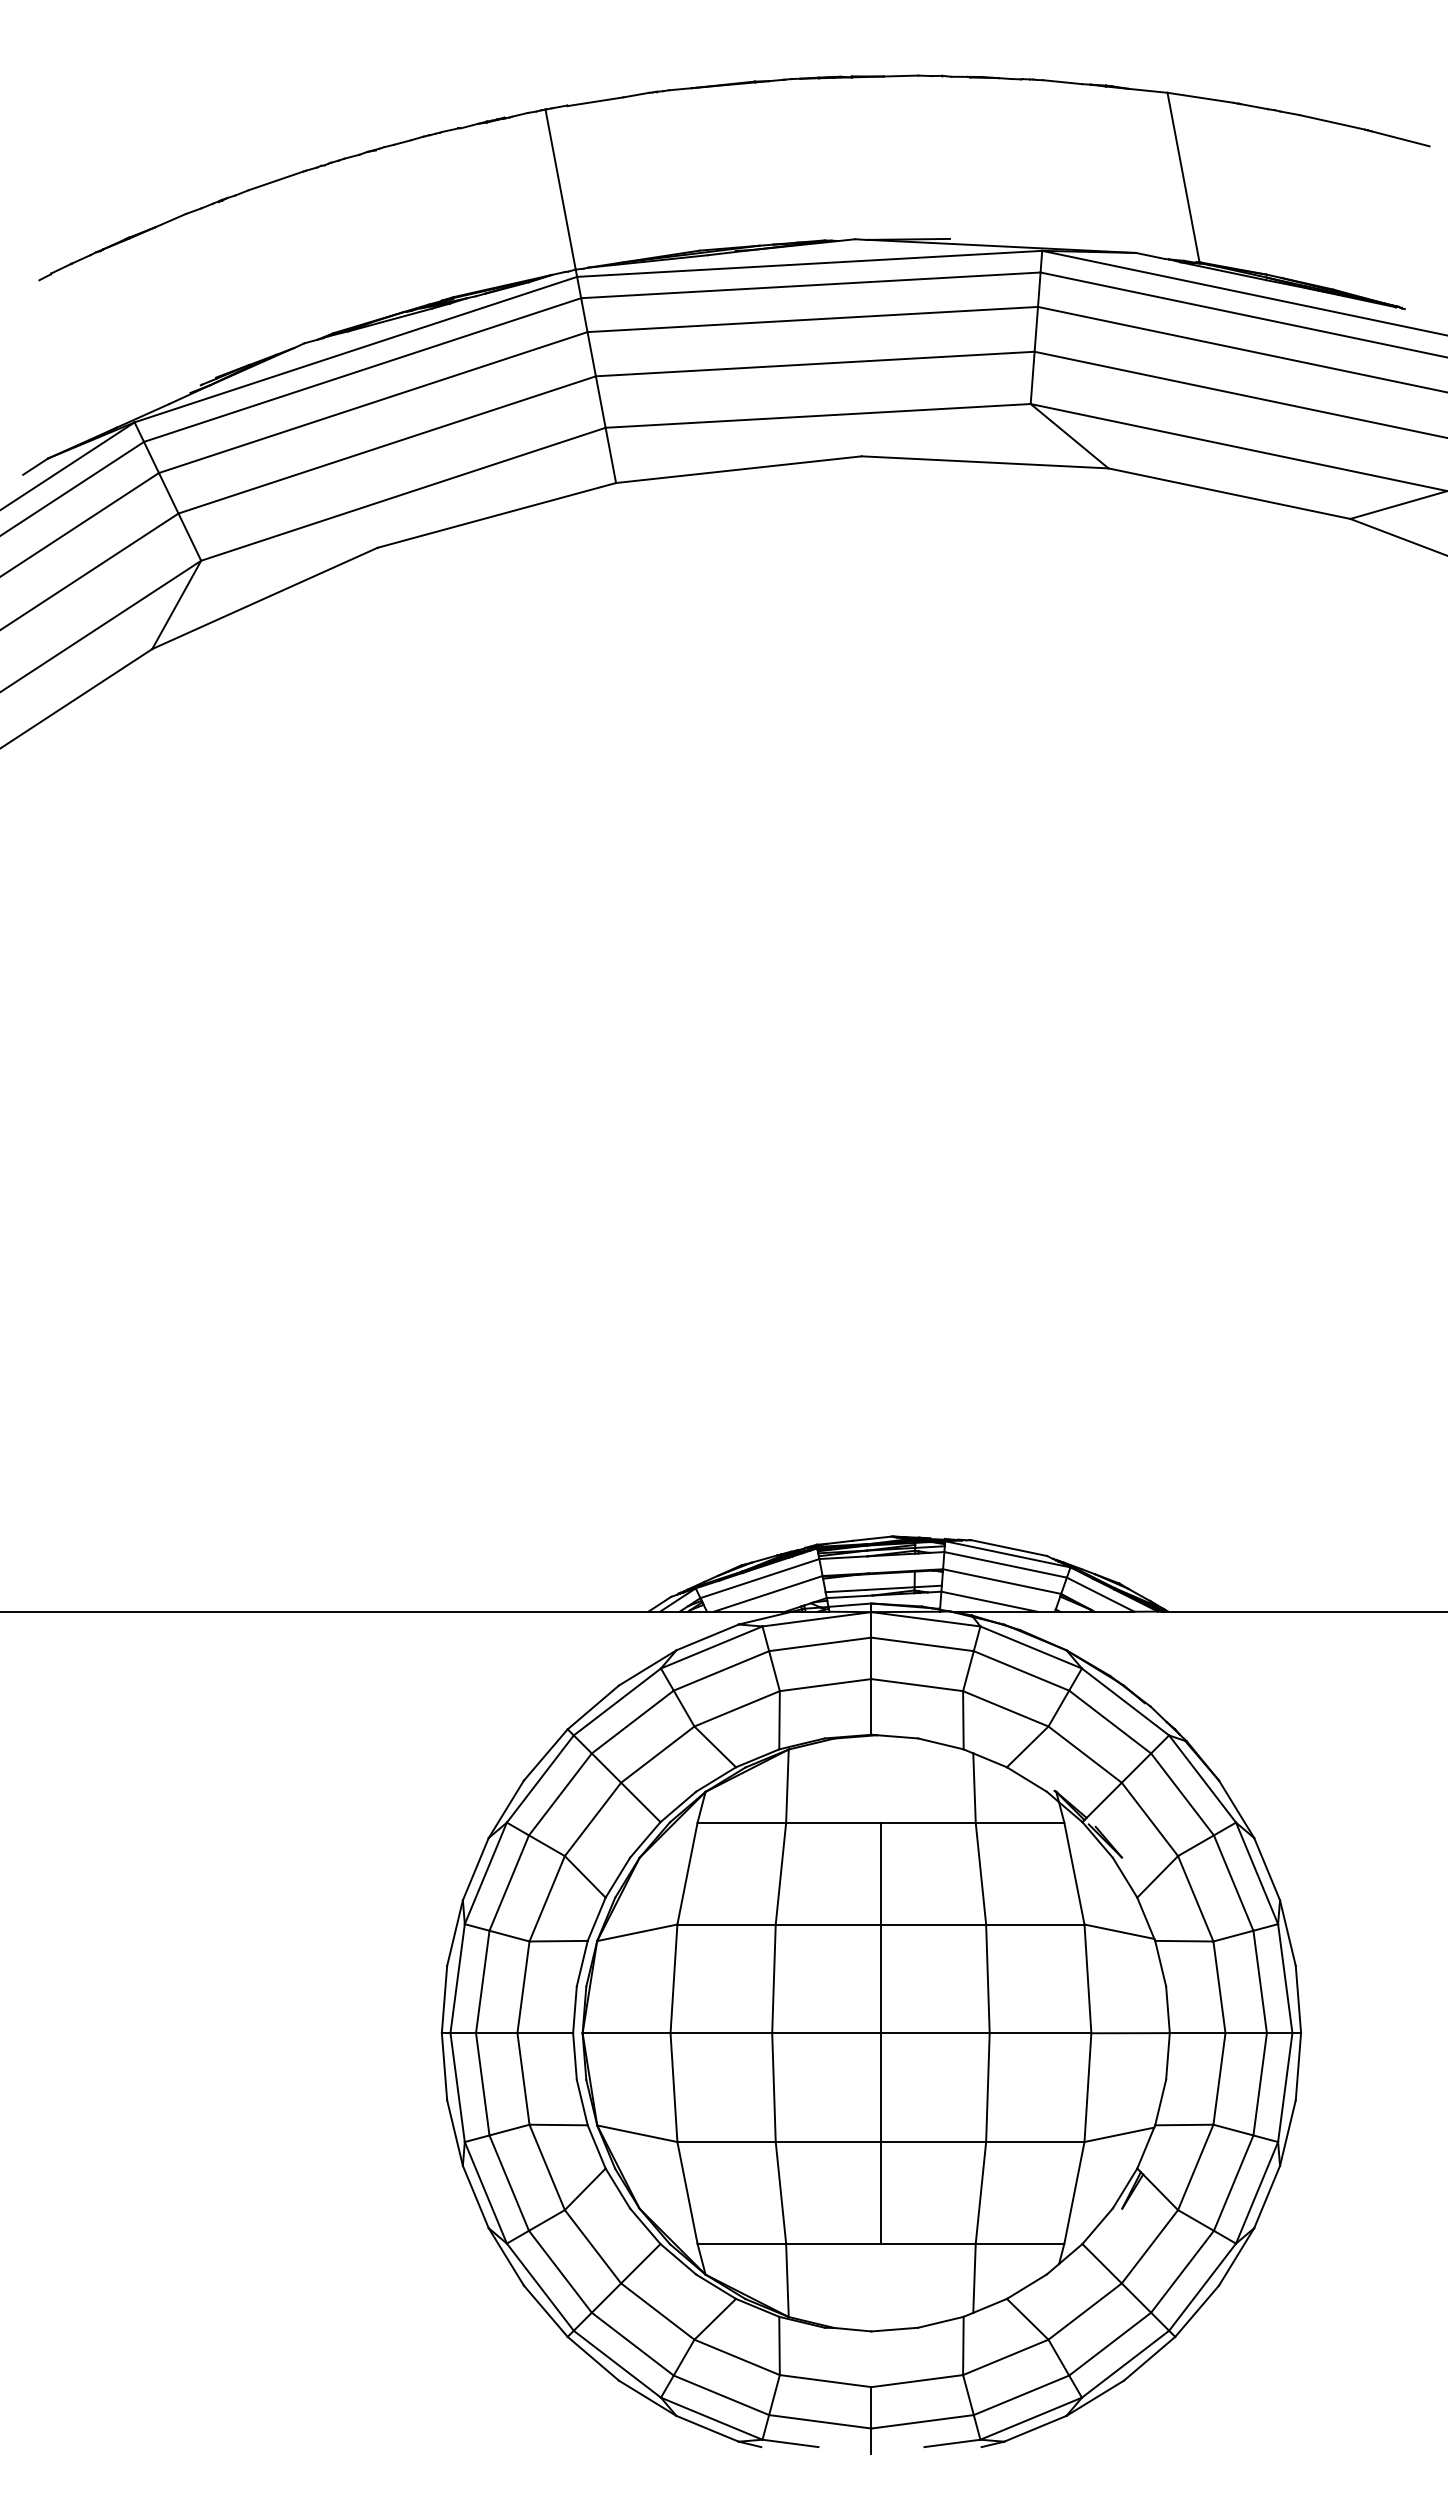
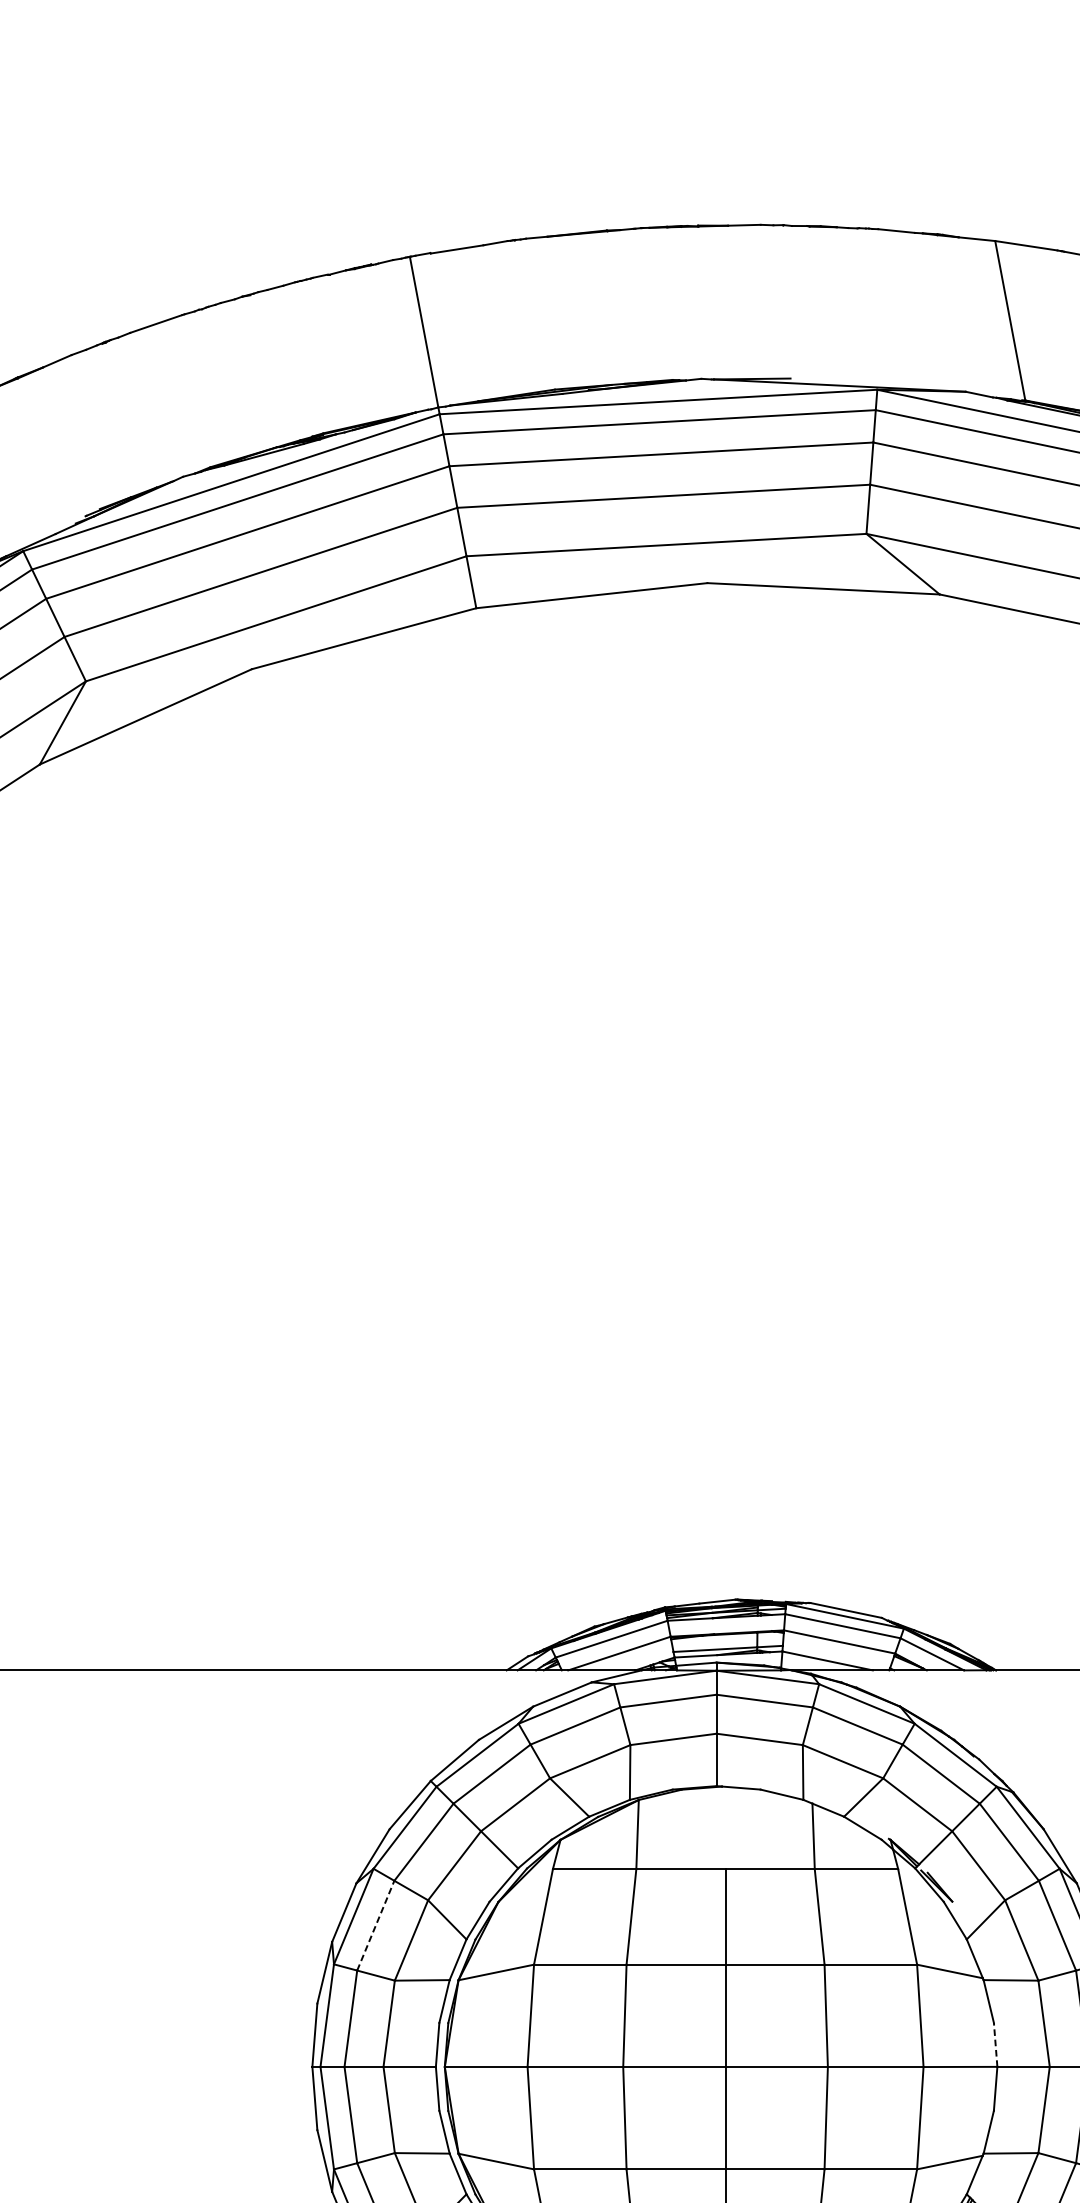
line: (509, 1883) -> (376, 1926), solid -> dashed
line: (1167, 2009) -> (995, 2044), solid -> dashed

